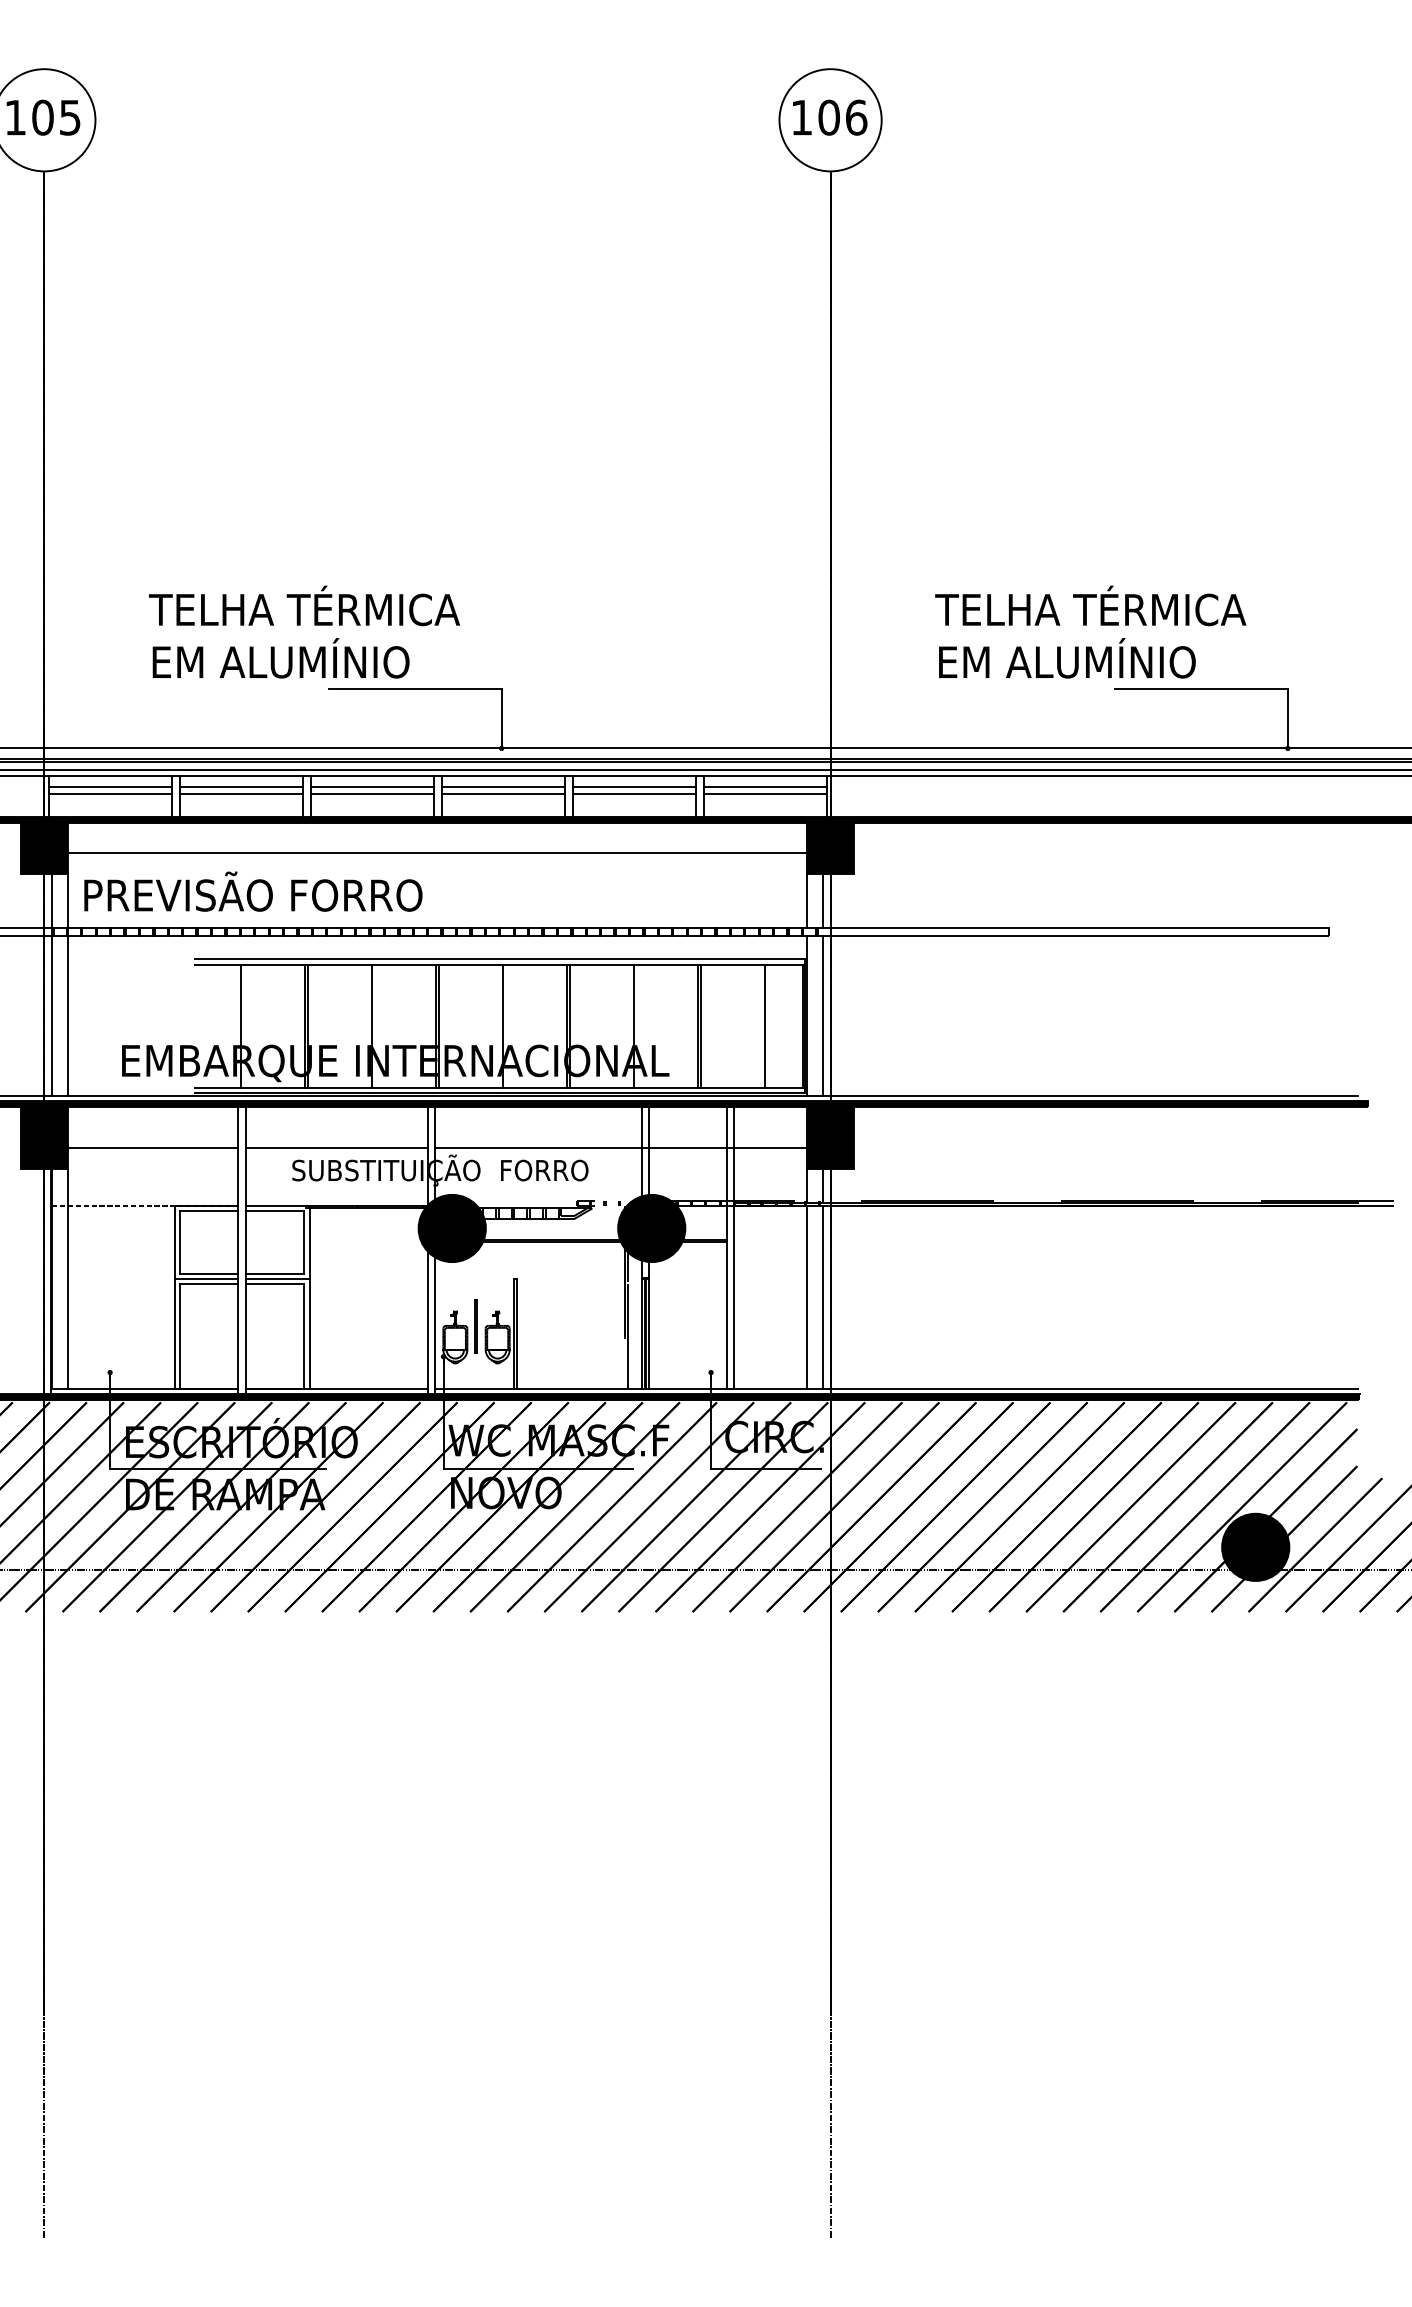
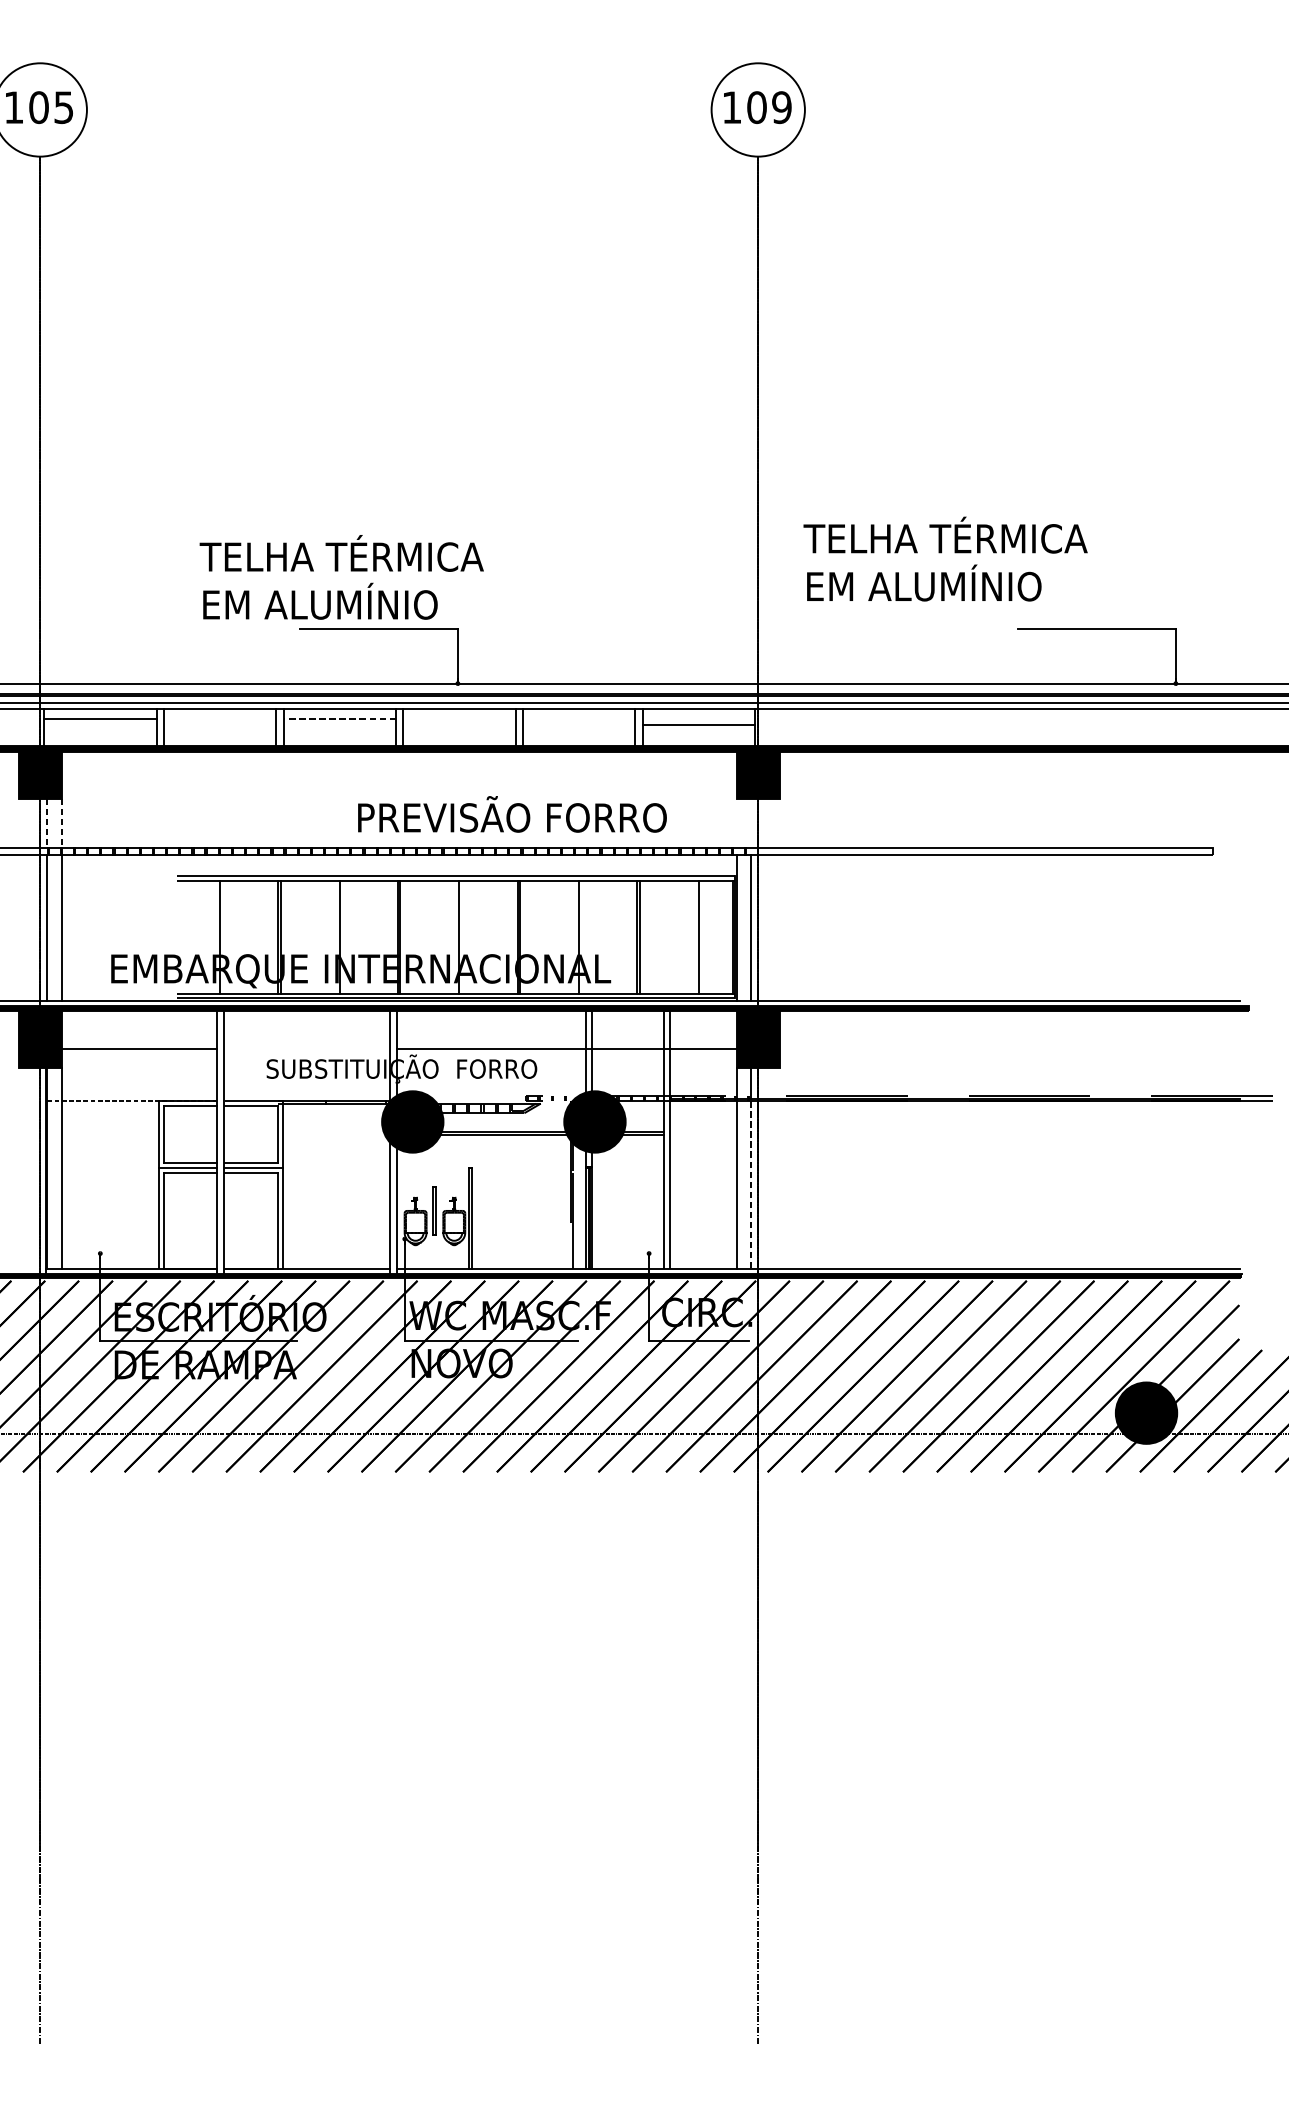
text: (856, 117) -> (781, 107), 106 -> 109
text: (304, 631) -> (341, 576), moved
text: (1090, 631) -> (945, 558), moved
line: (240, 787) -> (219, 719), removed
line: (372, 787) -> (339, 719), solid -> dashed
line: (502, 787) -> (458, 719), removed
line: (633, 787) -> (578, 719), removed
line: (764, 787) -> (697, 719), removed
line: (109, 793) -> (99, 724), removed
line: (240, 793) -> (219, 724), removed
line: (371, 793) -> (339, 724), removed
line: (502, 793) -> (458, 724), removed
line: (633, 793) -> (578, 724), removed
line: (437, 853) -> (399, 779), removed
text: (253, 891) -> (512, 814), moved
line: (52, 901) -> (47, 823), solid -> dashed
line: (67, 901) -> (61, 823), solid -> dashed
line: (807, 901) -> (737, 823), removed
line: (823, 901) -> (751, 823), removed
line: (336, 1148) -> (307, 1048), removed
line: (822, 1297) -> (750, 1185), solid -> dashed

